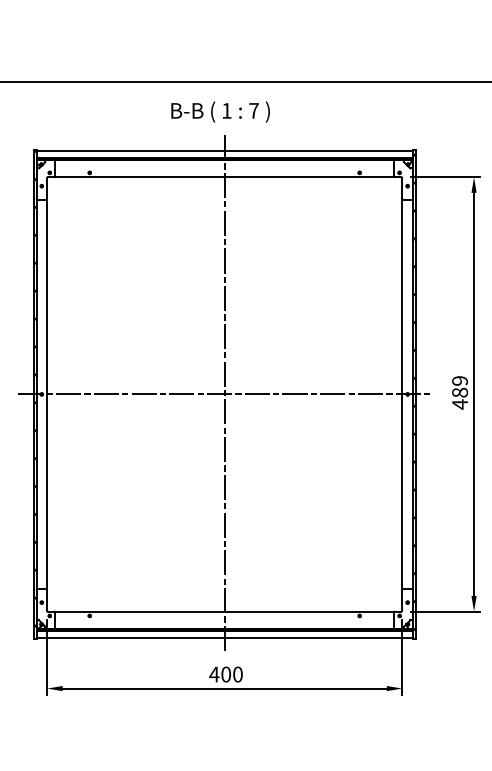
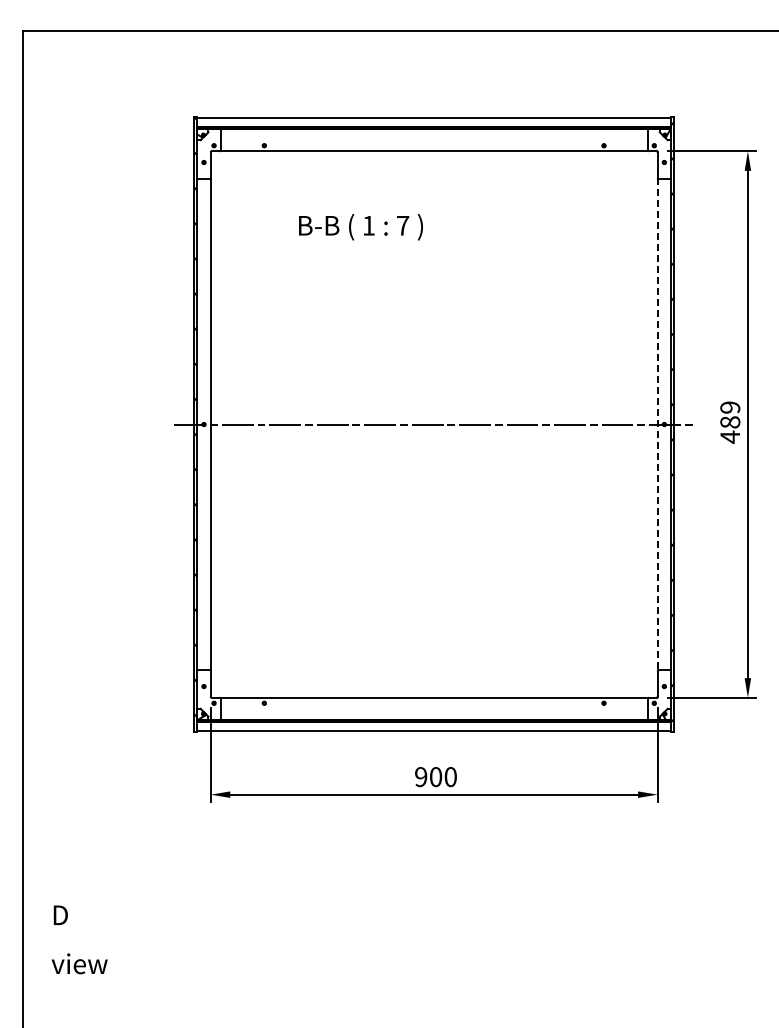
text: (220, 112) -> (360, 227), moved
line: (225, 394) -> (434, 424), removed
line: (402, 395) -> (657, 425), solid -> dashed
text: (213, 674) -> (420, 777), 400 -> 900

